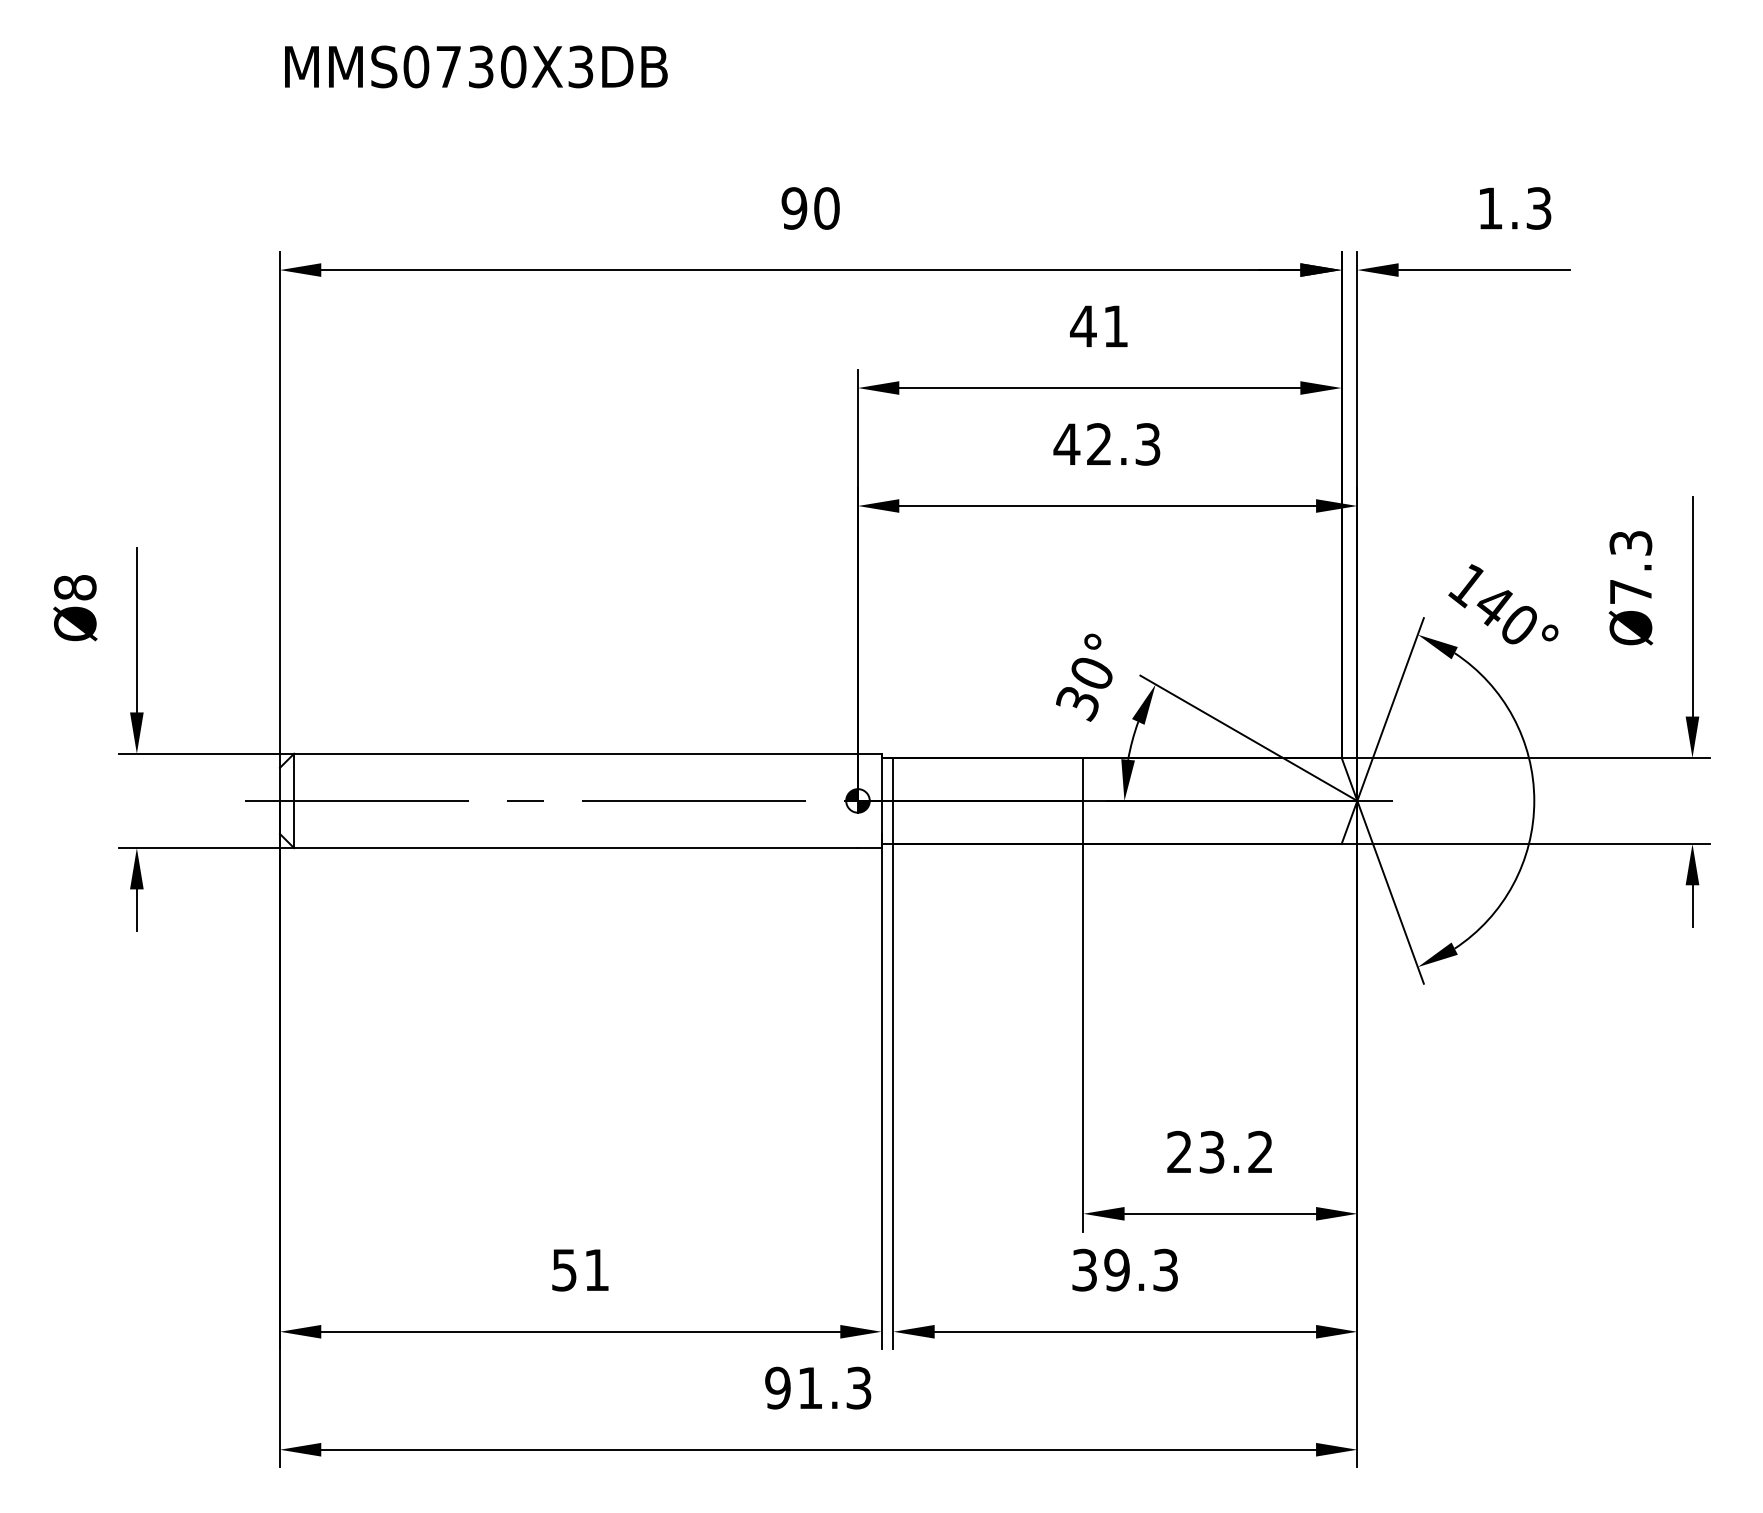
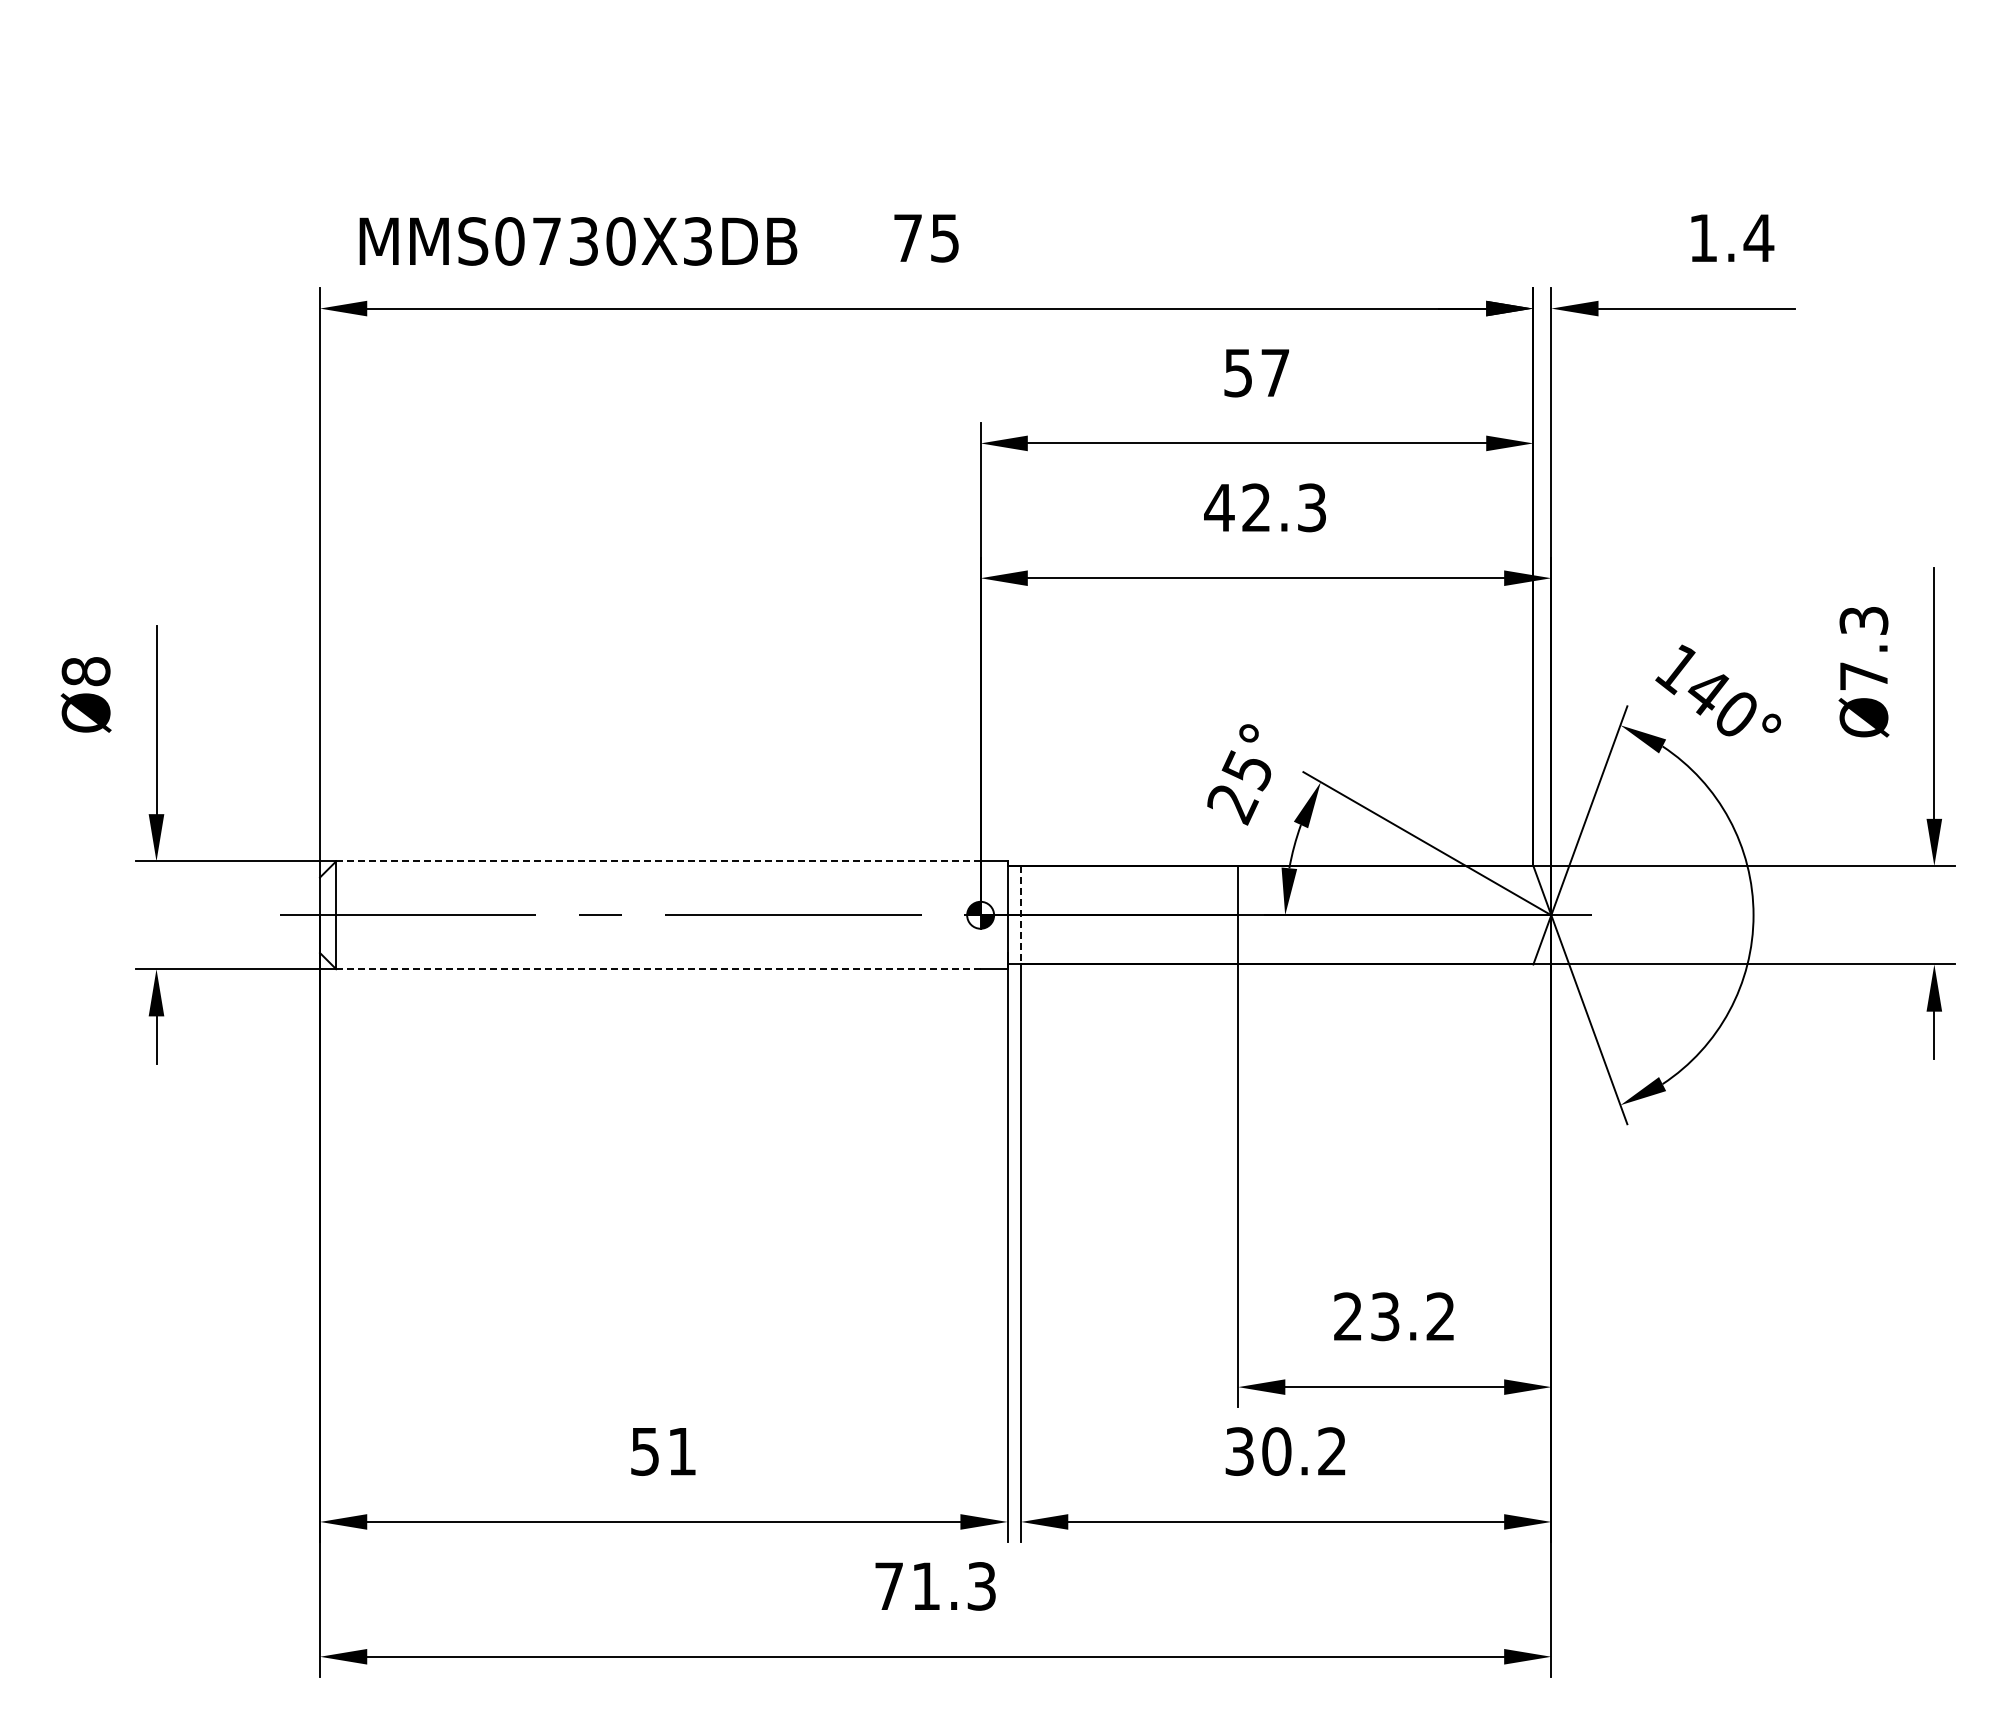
text: (476, 67) -> (578, 241), moved
text: (810, 207) -> (926, 237), 90 -> 75
text: (1538, 207) -> (1758, 237), 1.3 -> 1.4
text: (1098, 326) -> (1255, 373), 41 -> 57
text: (1083, 689) -> (1238, 787), 30° -> 25°
line: (575, 753) -> (657, 861), solid -> dashed
line: (893, 801) -> (1021, 915), solid -> dashed
line: (576, 848) -> (658, 969), solid -> dashed
text: (1141, 1270) -> (1304, 1451), 39.3 -> 30.2
text: (777, 1388) -> (888, 1586), 91.3 -> 71.3

